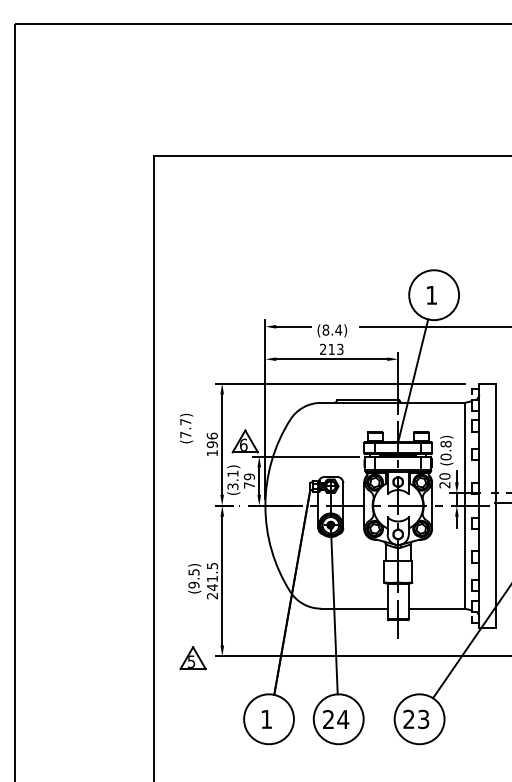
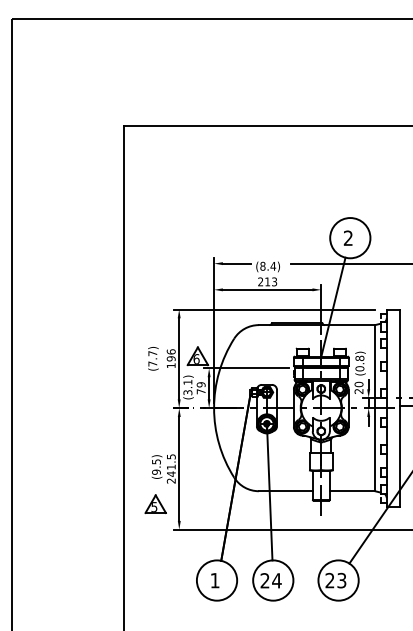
text: (430, 294) -> (347, 237), 1 -> 2
text: (186, 428) -> (153, 358), moved
part: (192, 657) -> (155, 503), moved

